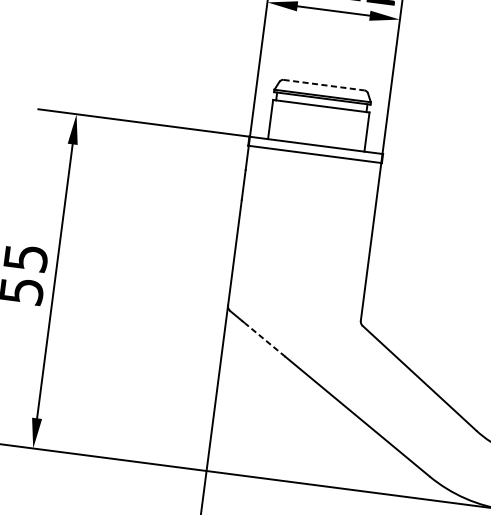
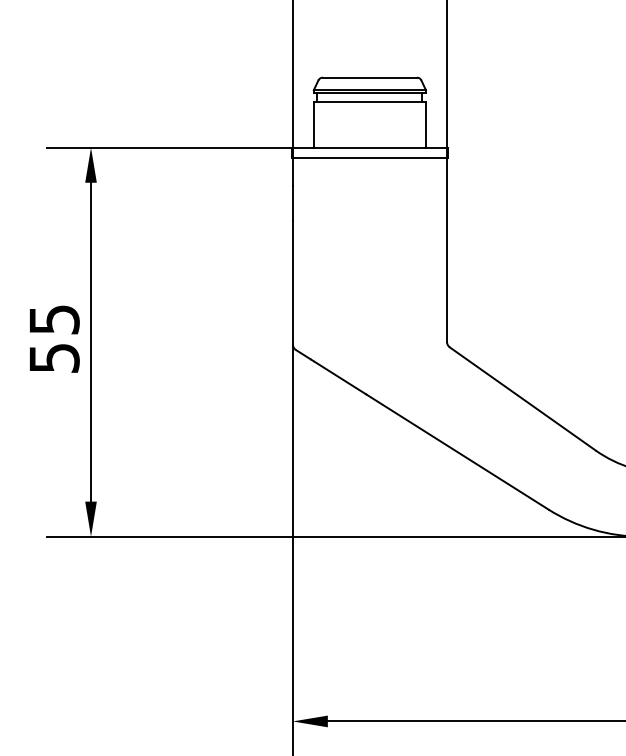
line: (324, 85) -> (370, 77), dashed -> solid
line: (265, 339) -> (340, 377), dashed -> solid

